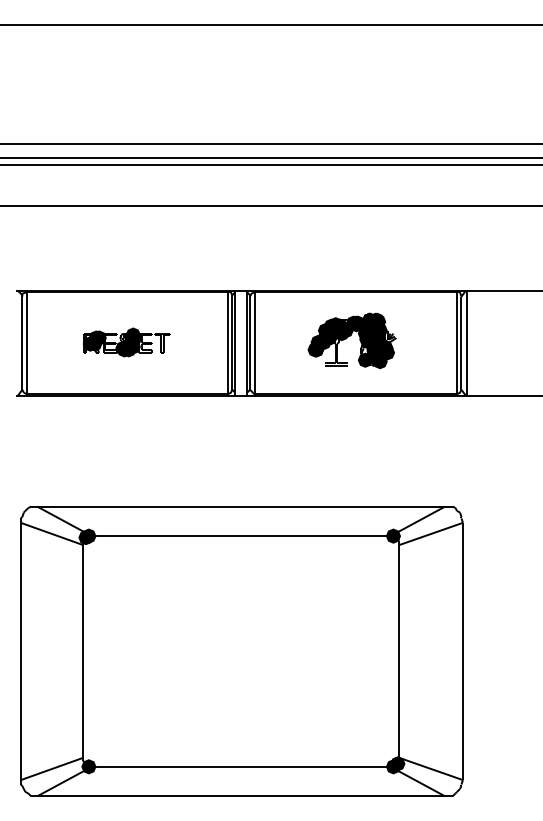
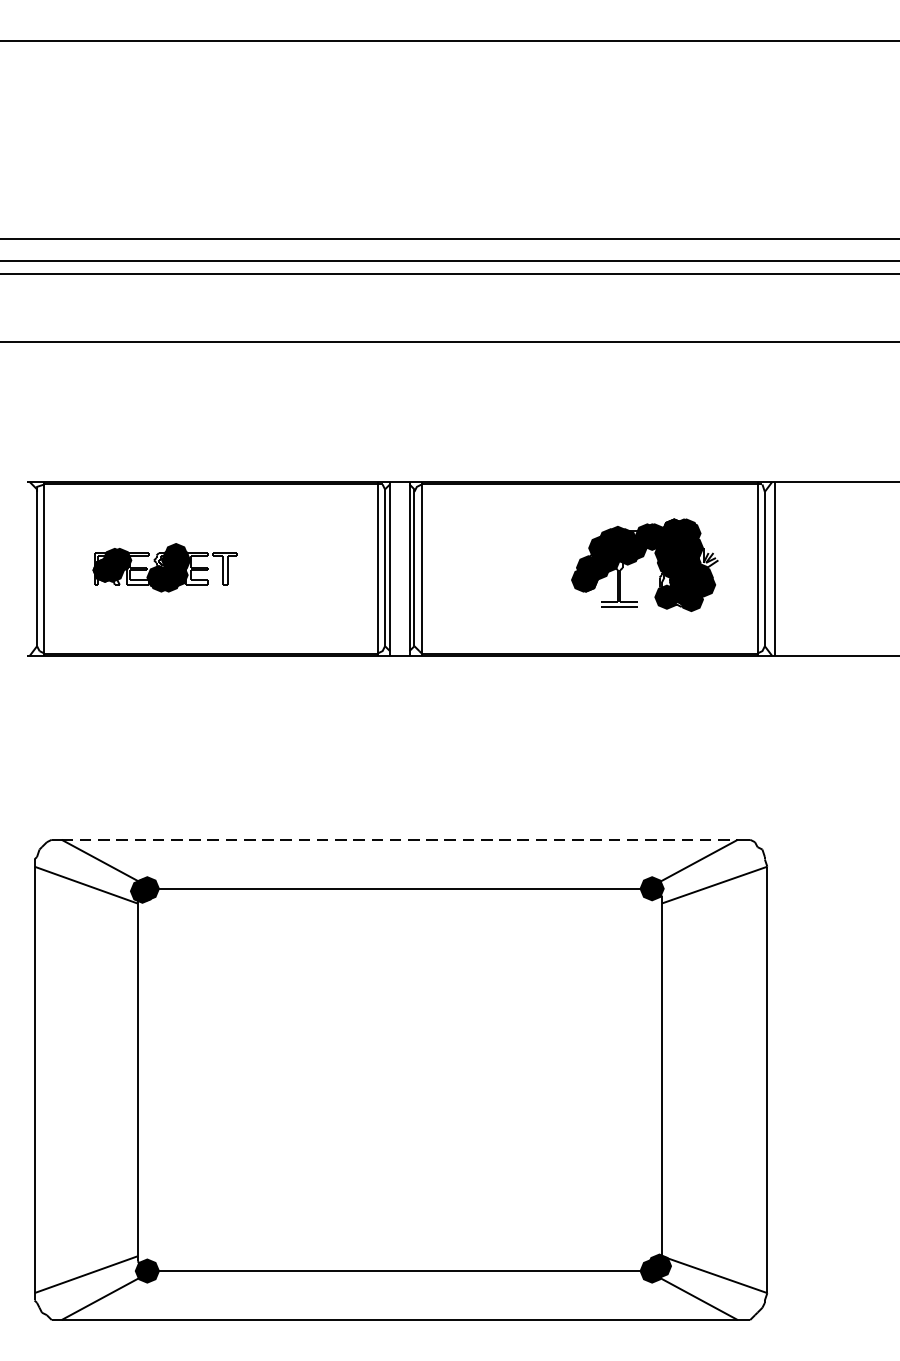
part: (351, 340) -> (643, 564), moved
part: (126, 342) -> (164, 567), moved
line: (241, 506) -> (400, 839), solid -> dashed

